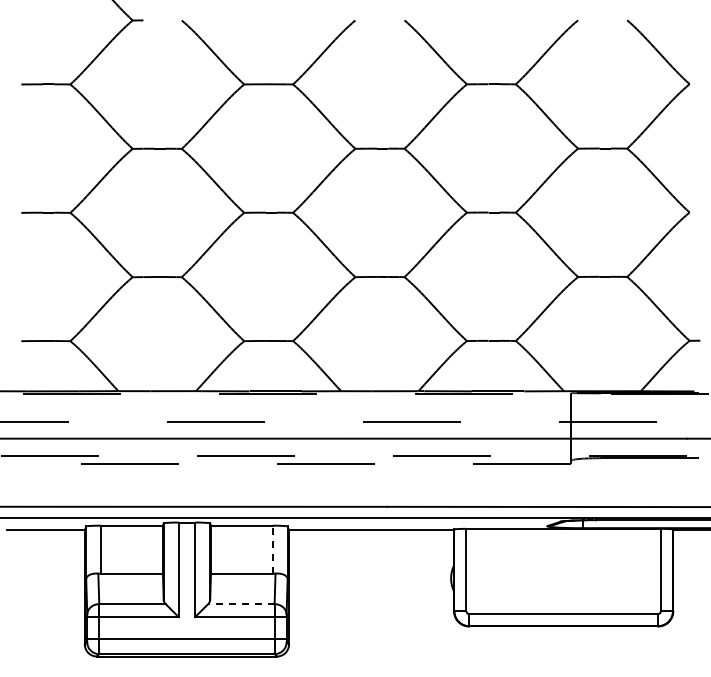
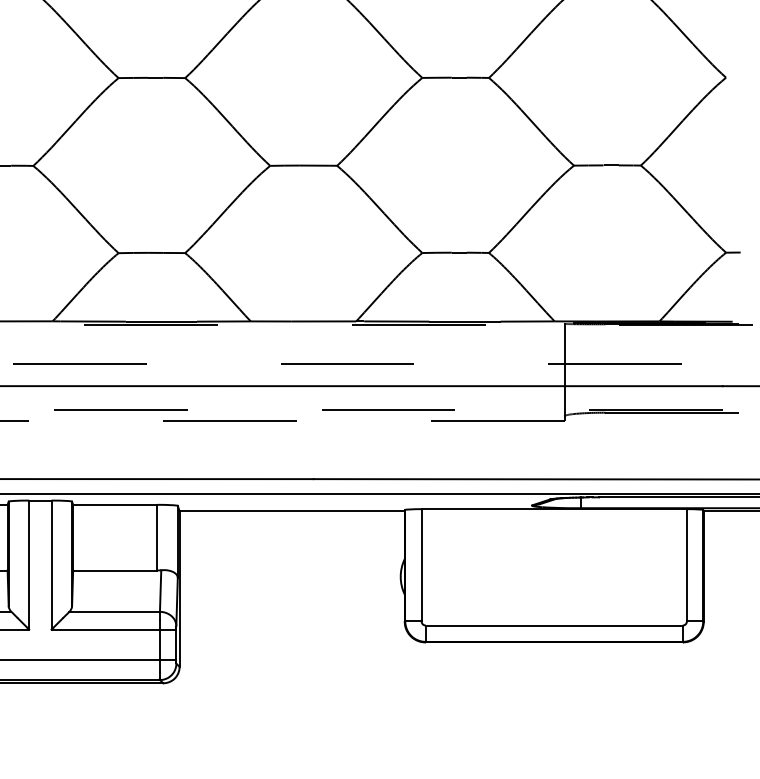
line: (272, 549) -> (157, 537), dashed -> solid
line: (240, 604) -> (113, 612), dashed -> solid

